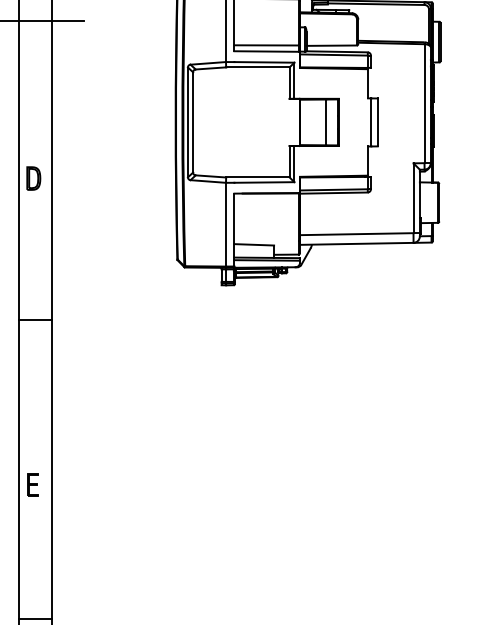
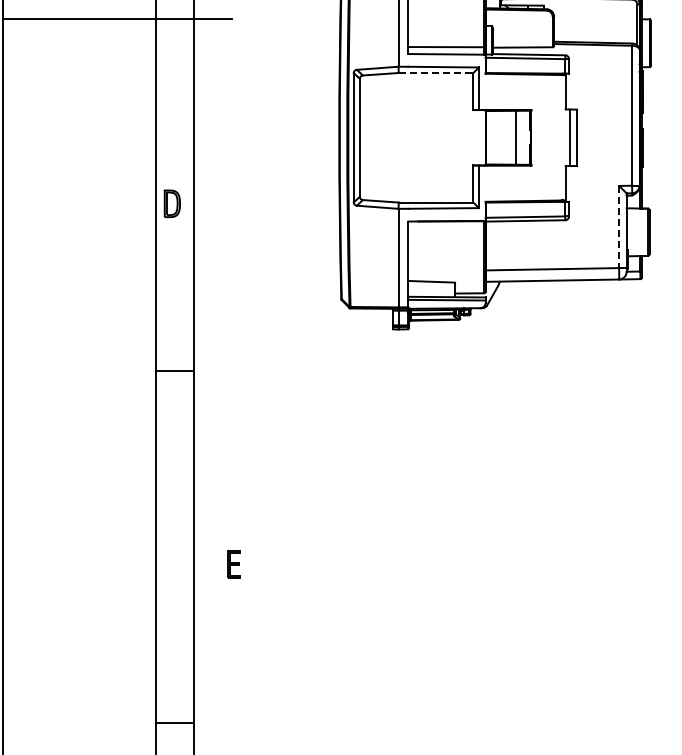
line: (258, 67) -> (436, 73), solid -> dashed
line: (413, 198) -> (619, 227), solid -> dashed
part: (32, 485) -> (233, 564), moved

